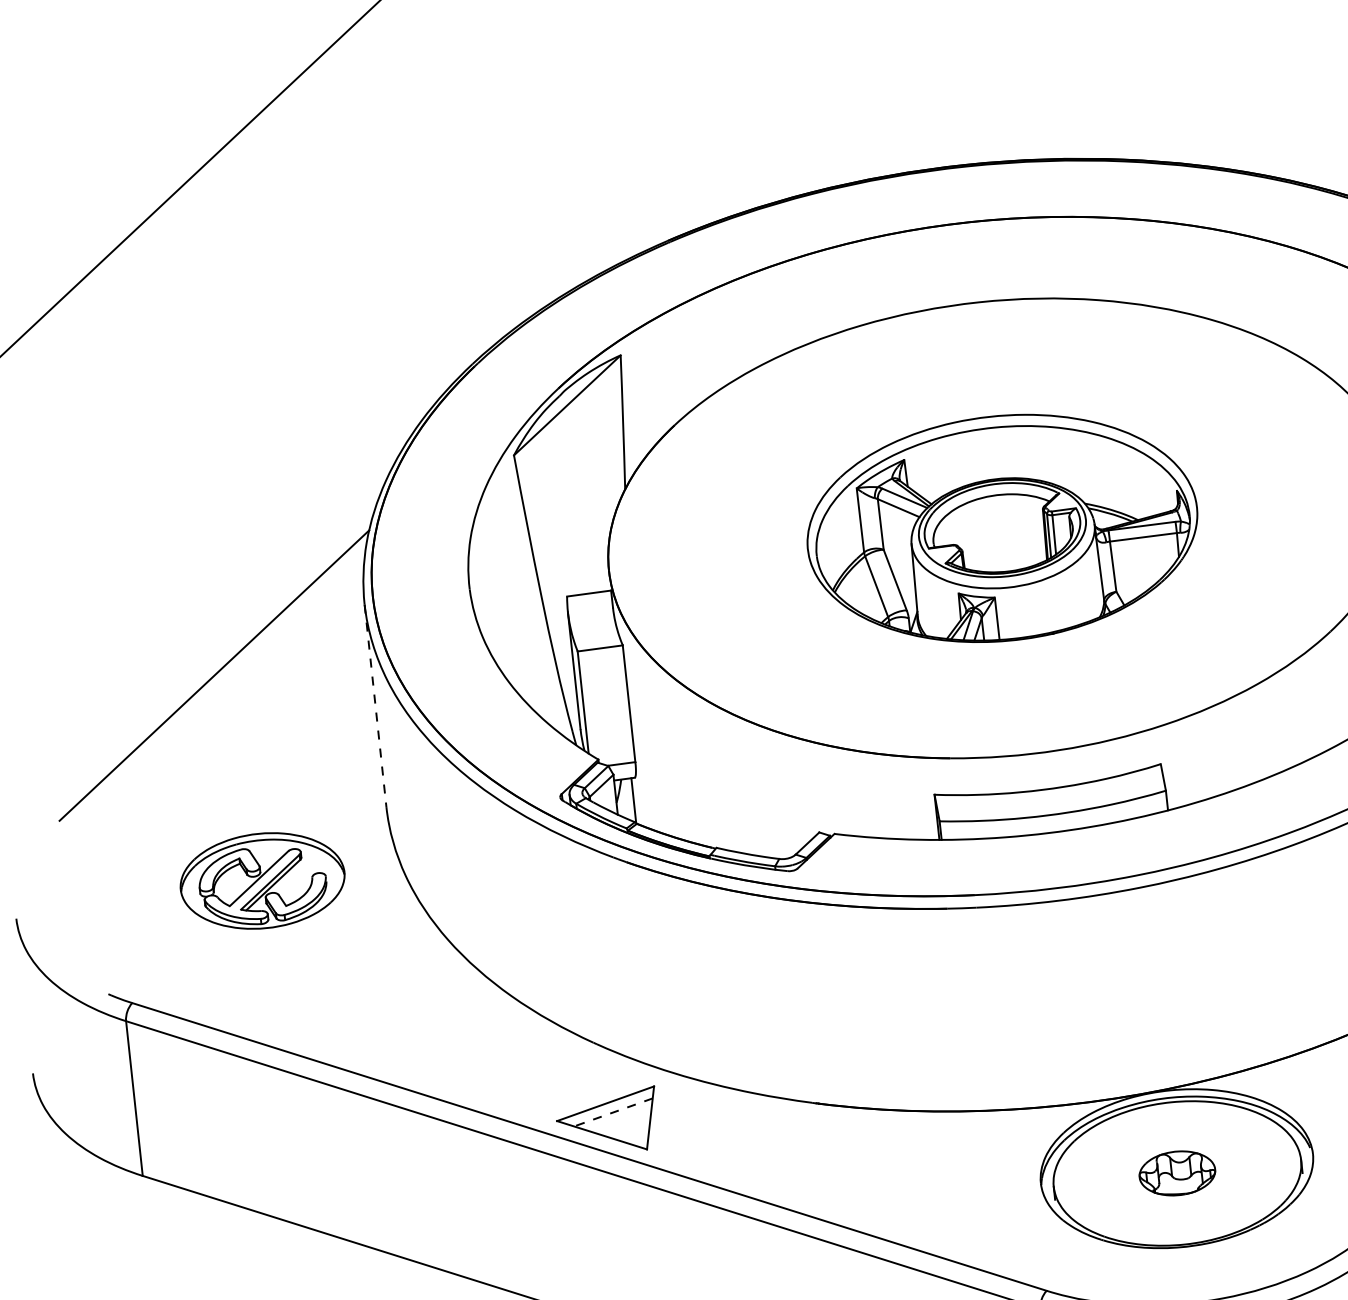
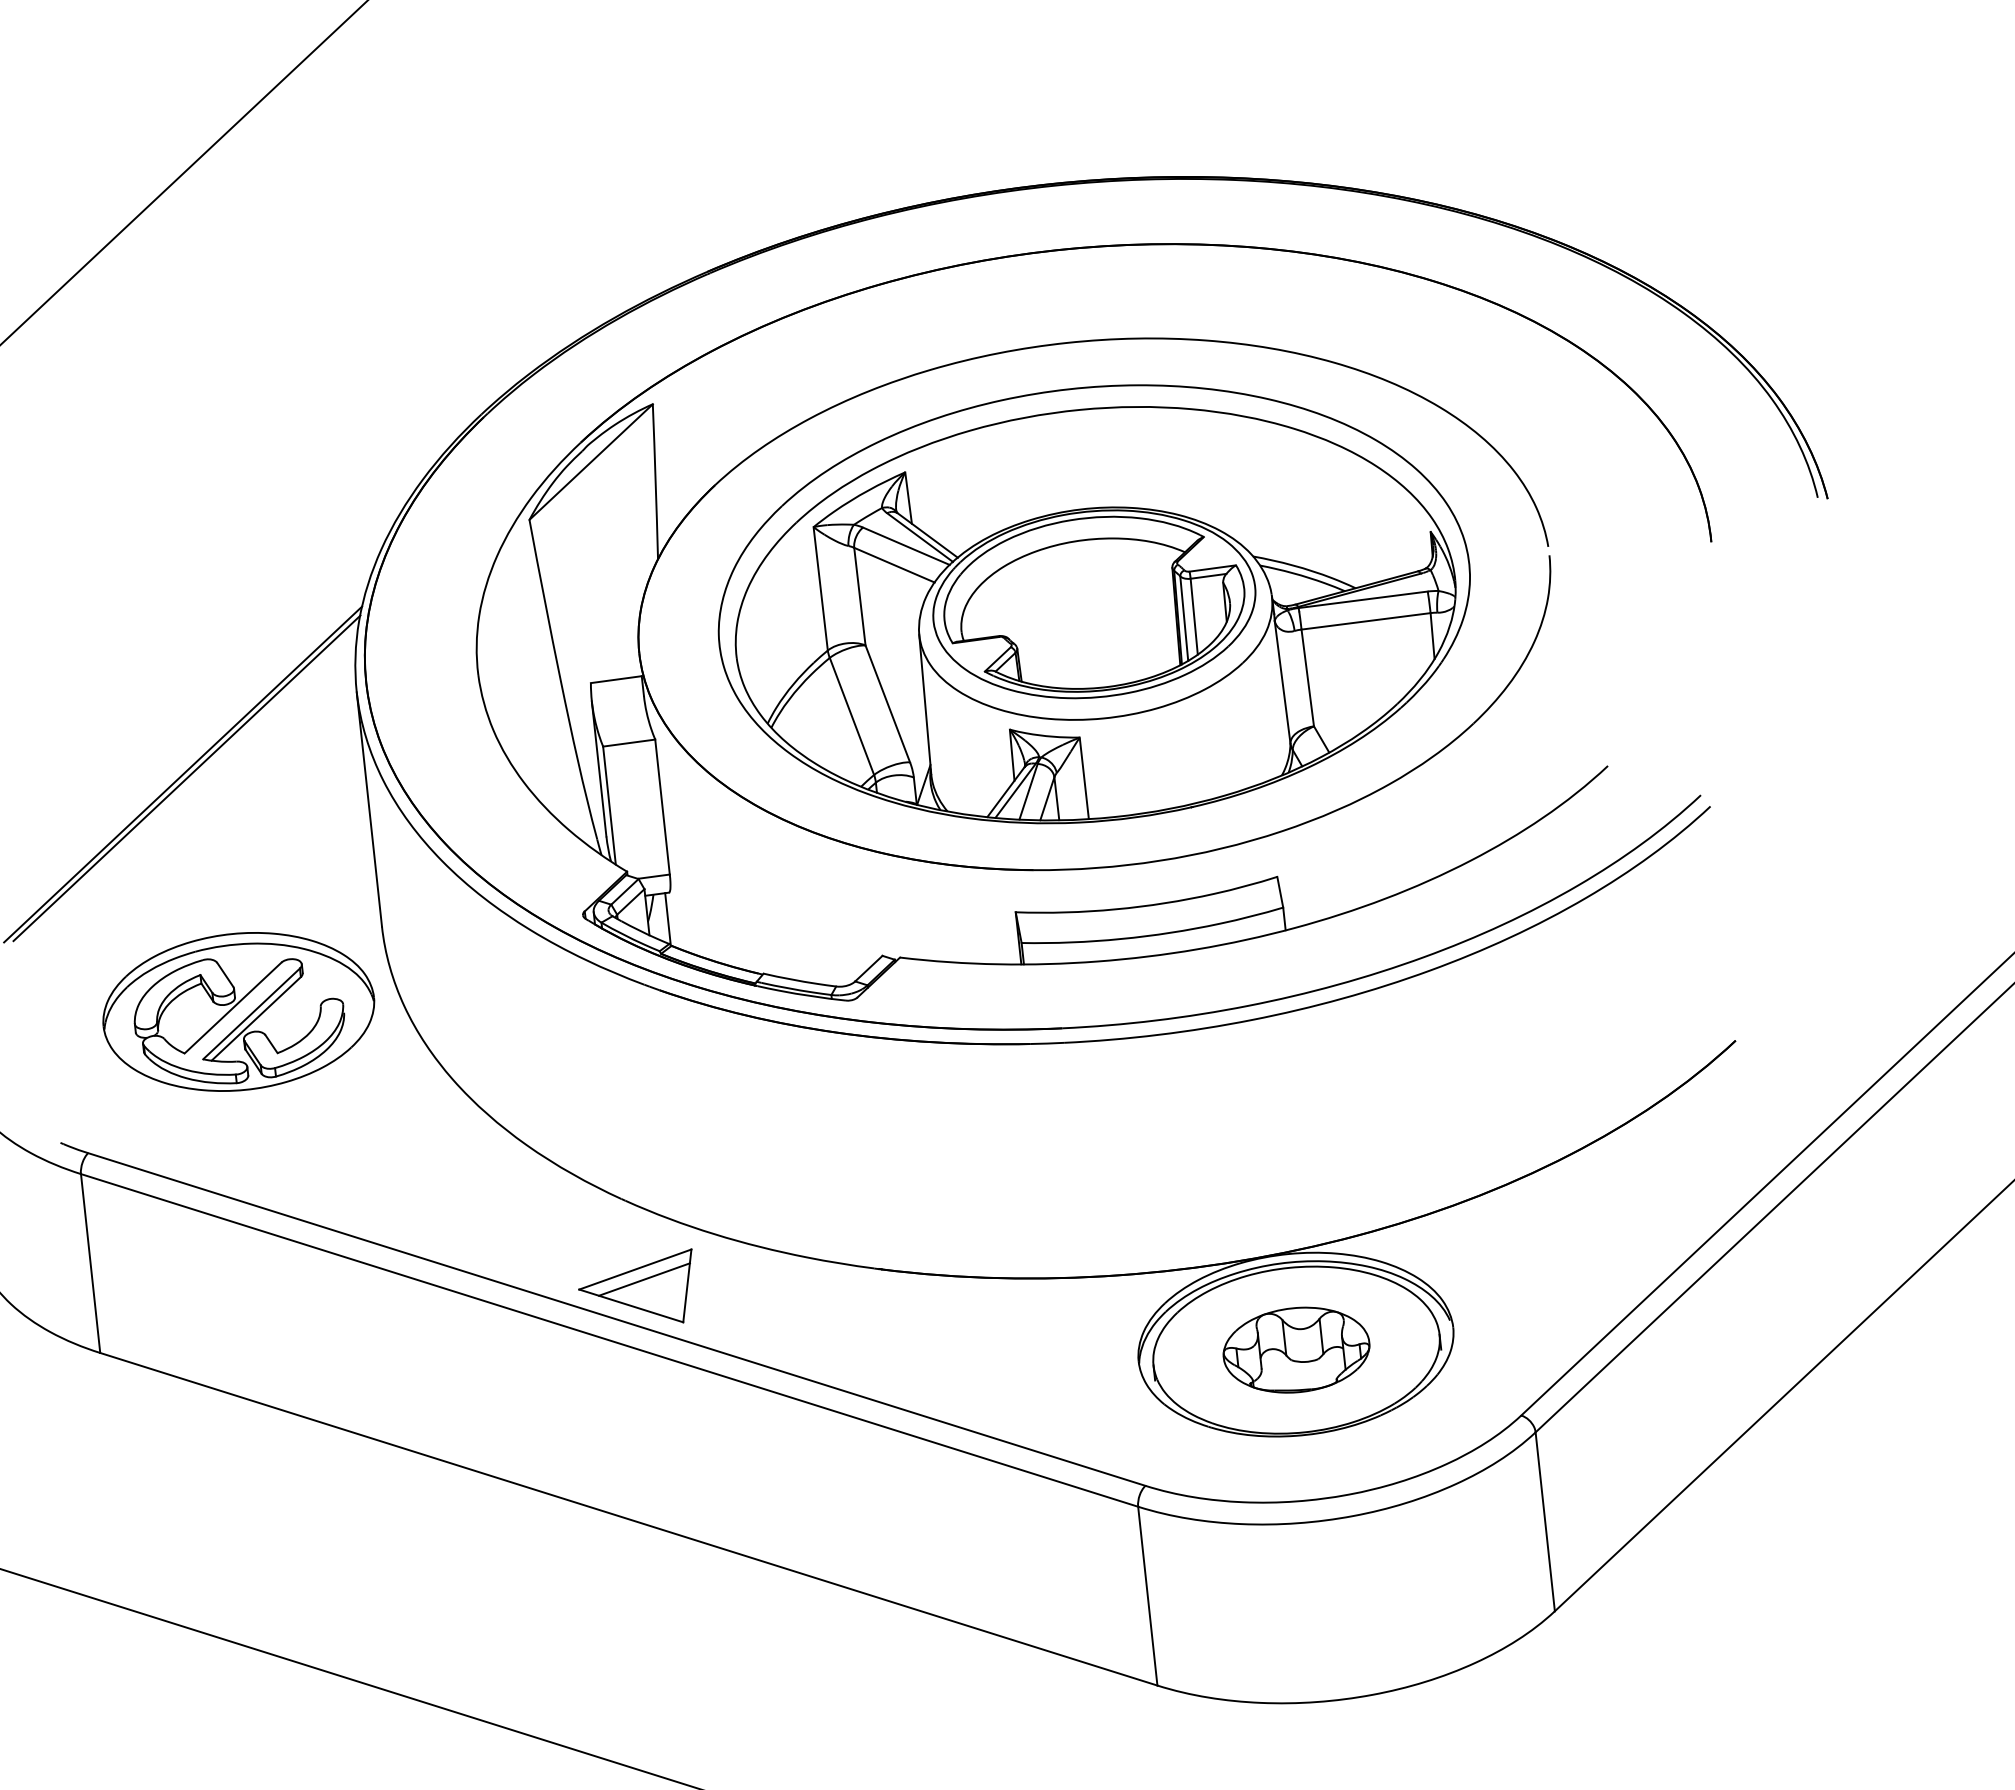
part: (1001, 528) -> (1093, 604), size x1.67
line: (217, 679) -> (186, 778), added
line: (375, 705) -> (369, 809), dashed -> solid
part: (262, 880) -> (238, 1011), size x1.43
line: (613, 1112) -> (644, 1279), dashed -> solid
part: (1177, 1172) -> (1296, 1349), size x1.67

